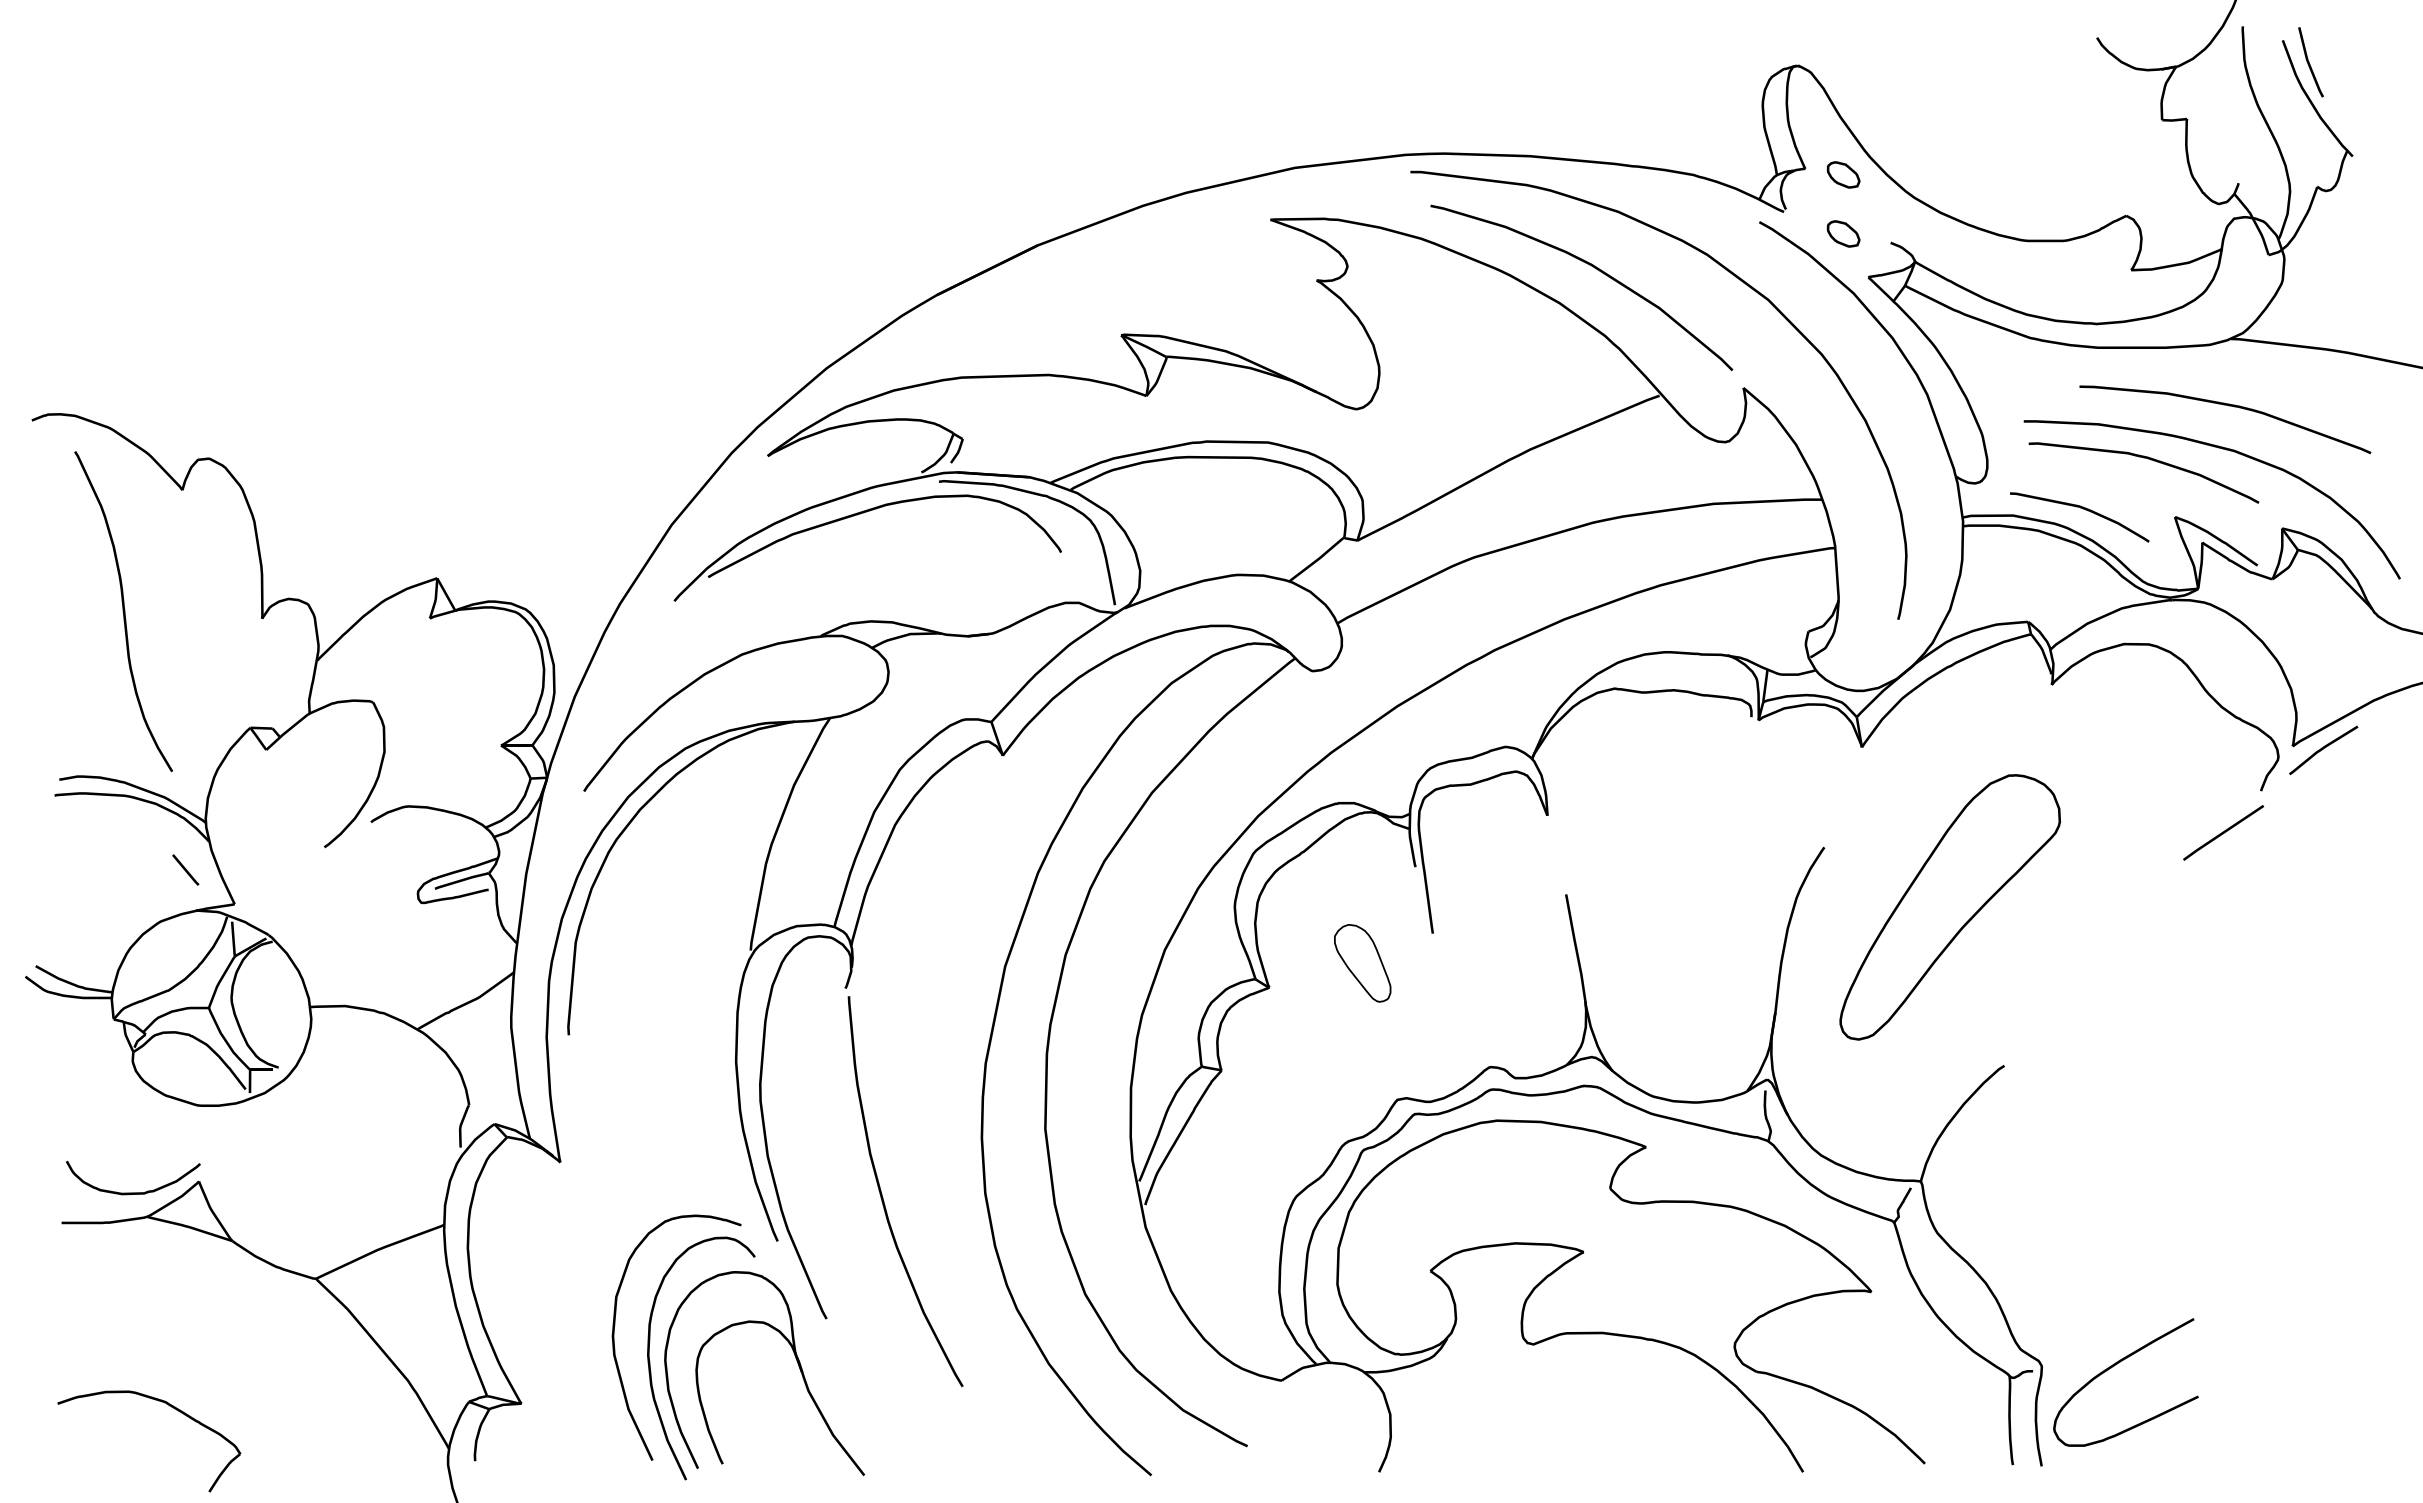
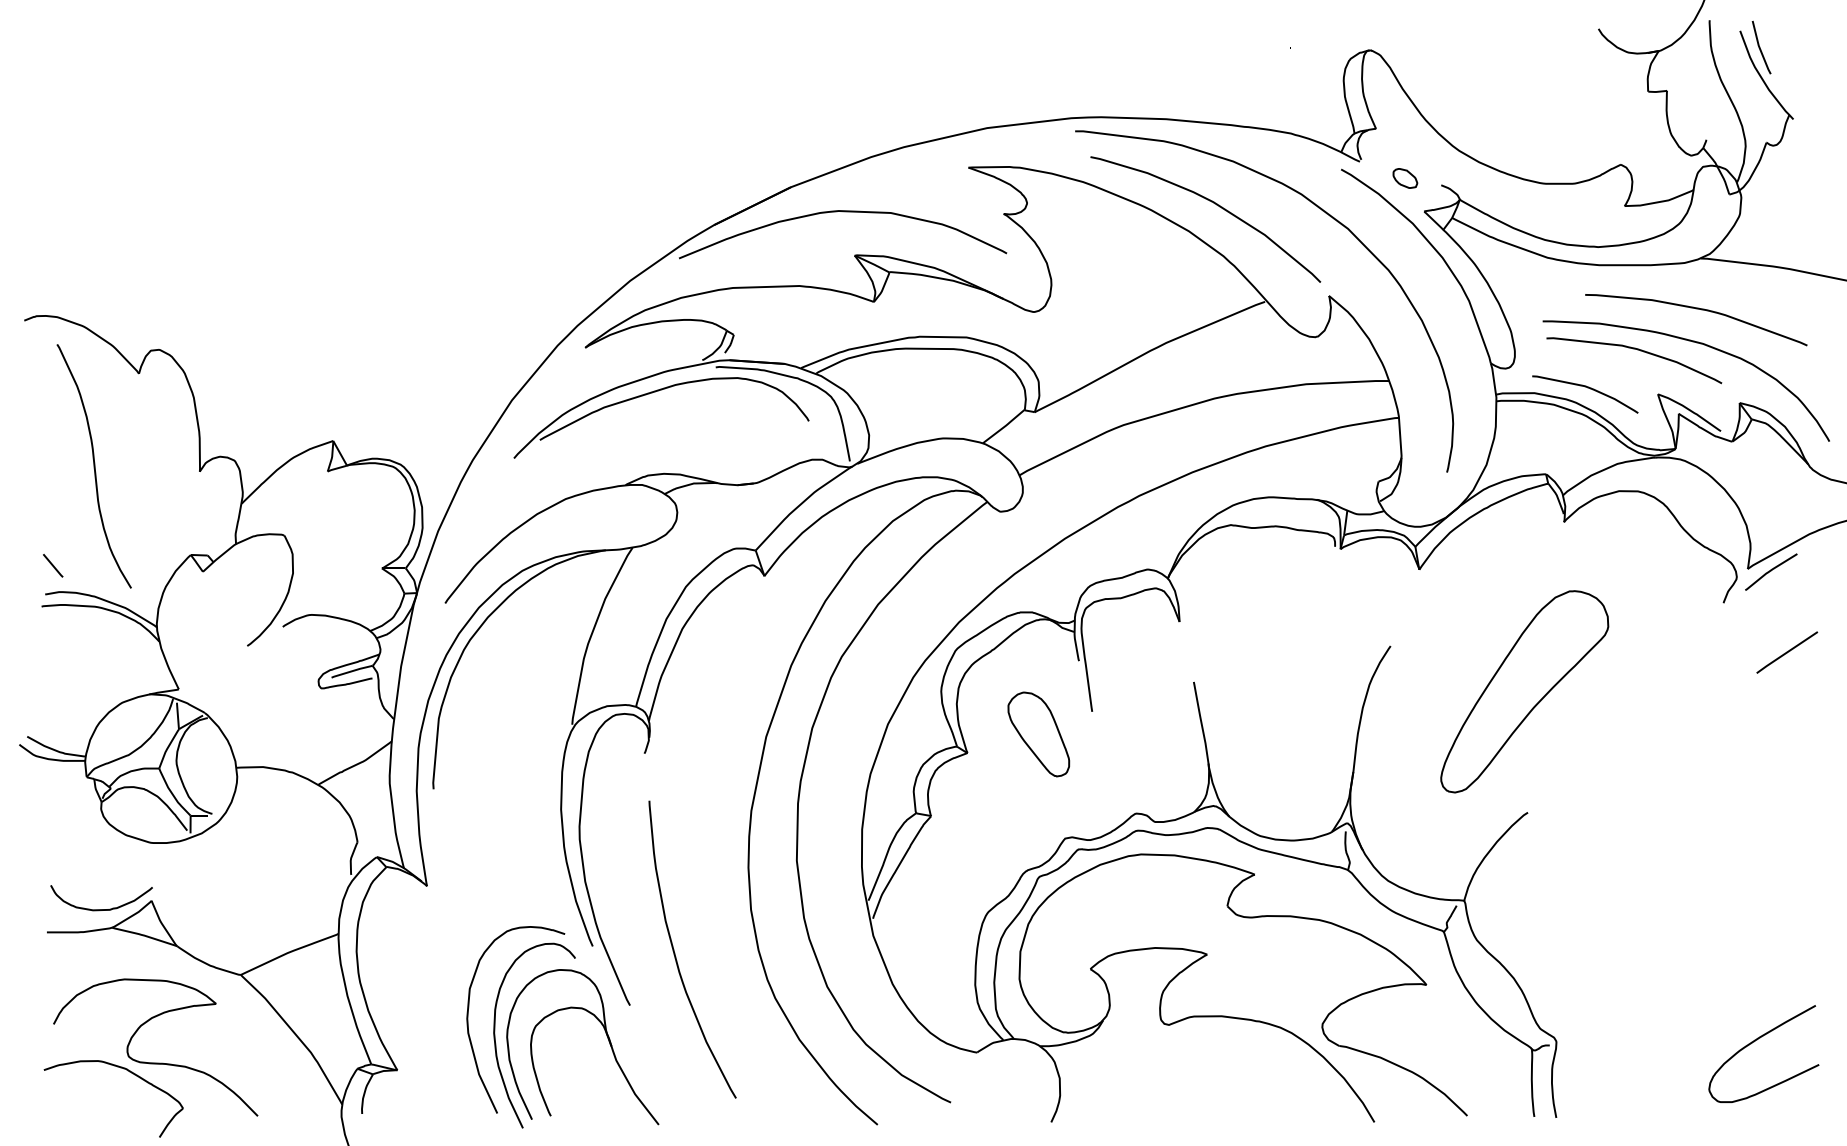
part: (1843, 174) -> (1405, 133), removed
curve: (1106, 278) -> (843, 212), added
line: (2223, 832) -> (1787, 652), moved
line: (185, 869) -> (52, 565), moved
part: (1949, 907) -> (1524, 691), moved
part: (1362, 963) -> (1038, 734), size x1.43
curve: (883, 1197) -> (675, 954), moved
curve: (2114, 1366) -> (1755, 1041), moved
part: (203, 1393) -> (155, 1062), added

